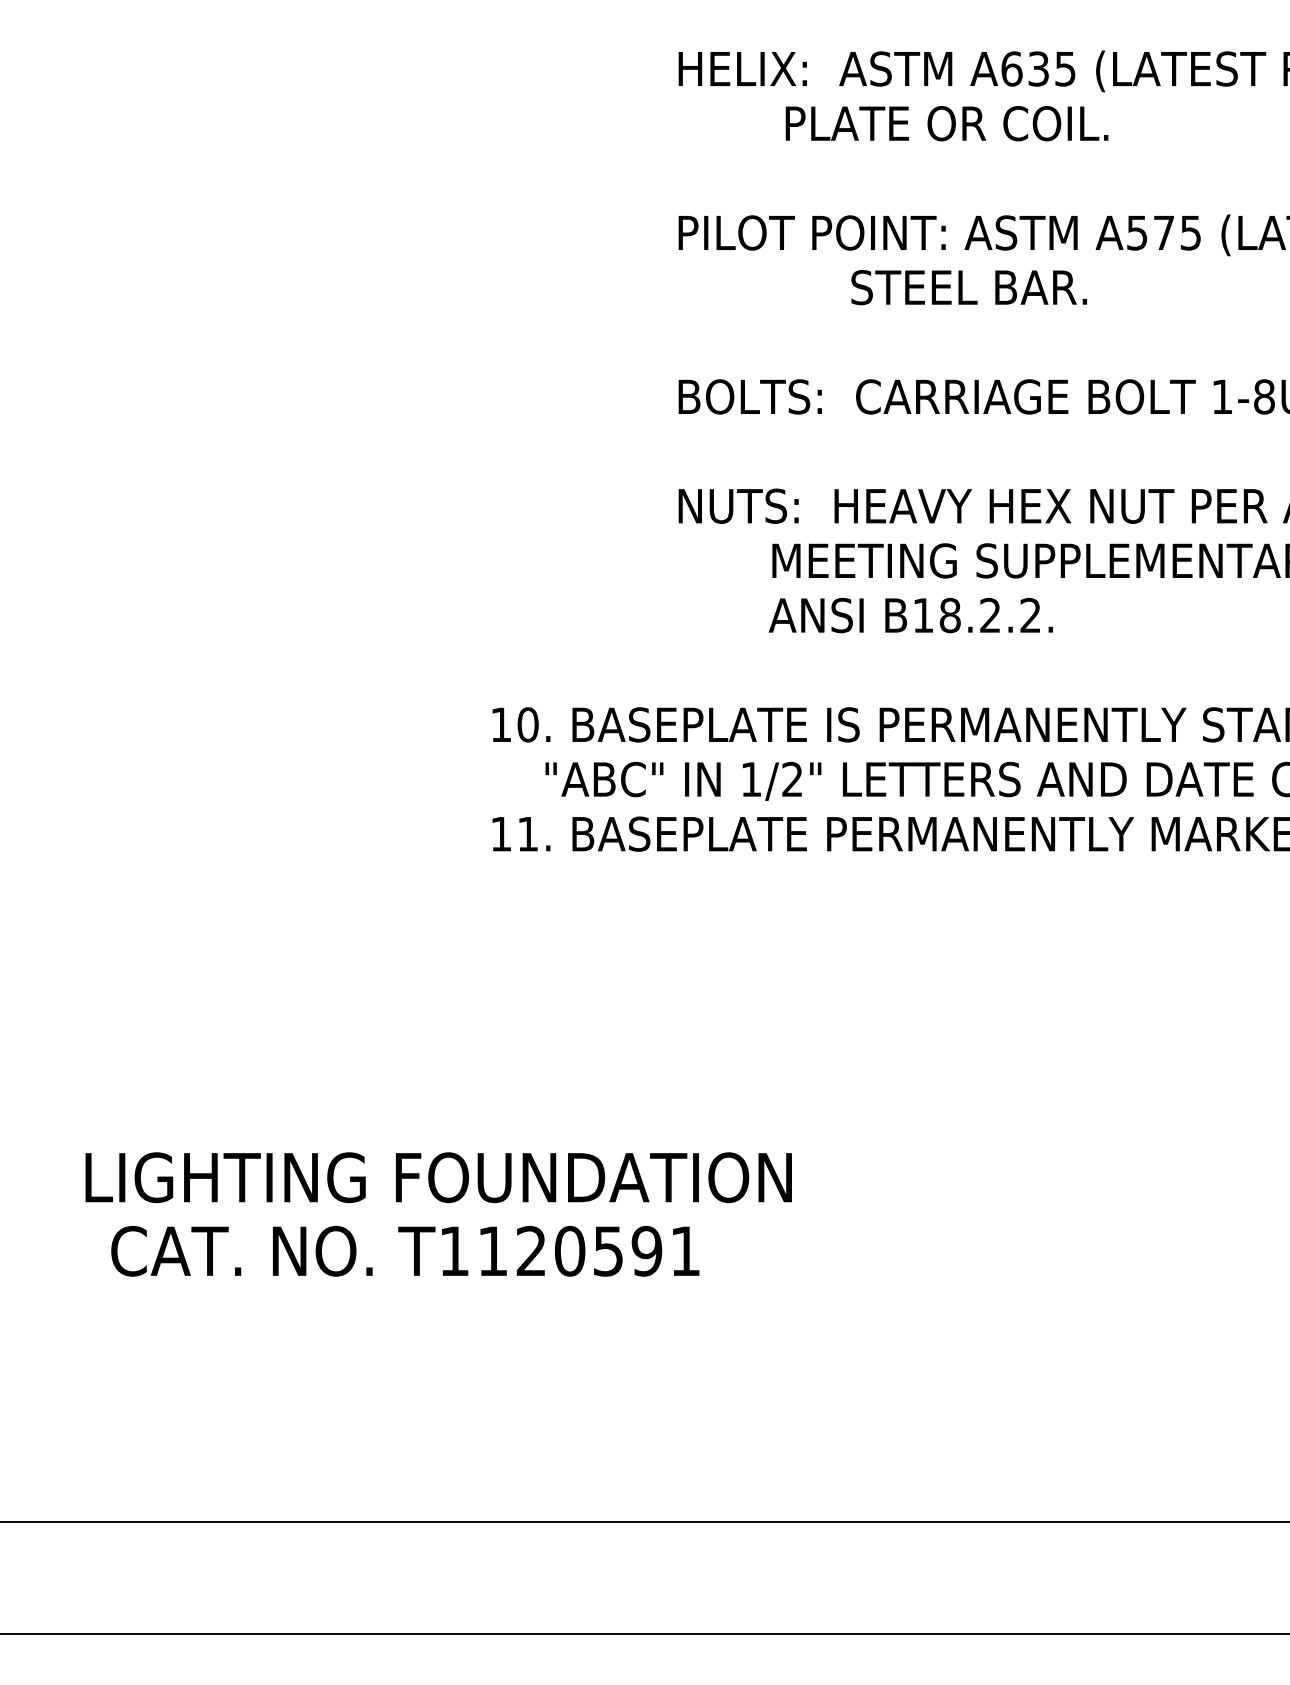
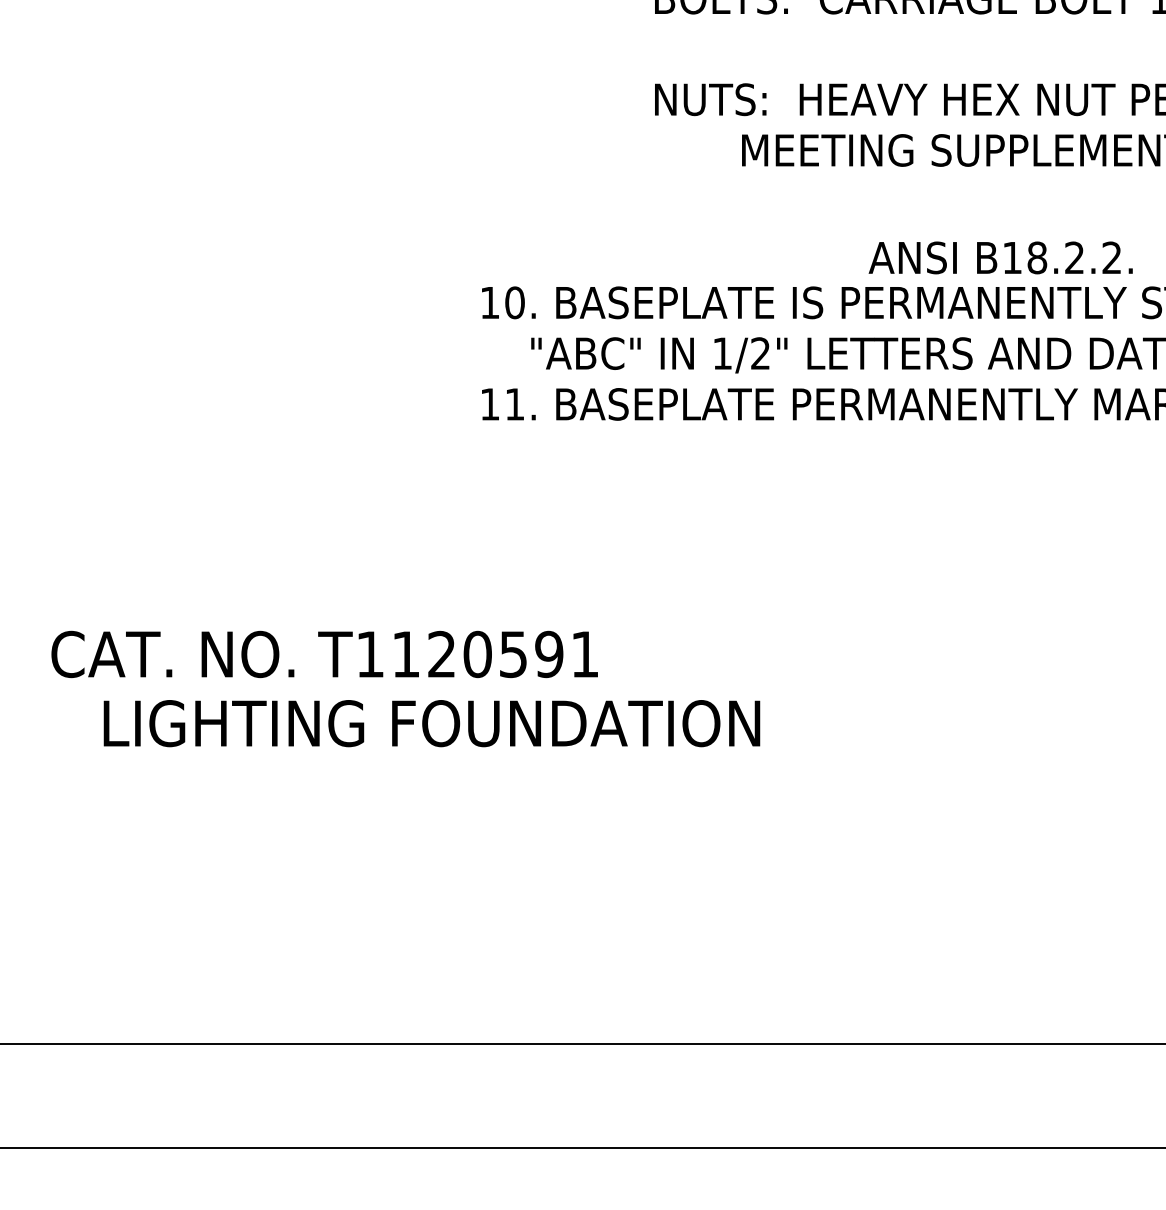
text: (910, 615) -> (1000, 257), moved
text: (405, 1251) -> (324, 654), moved

